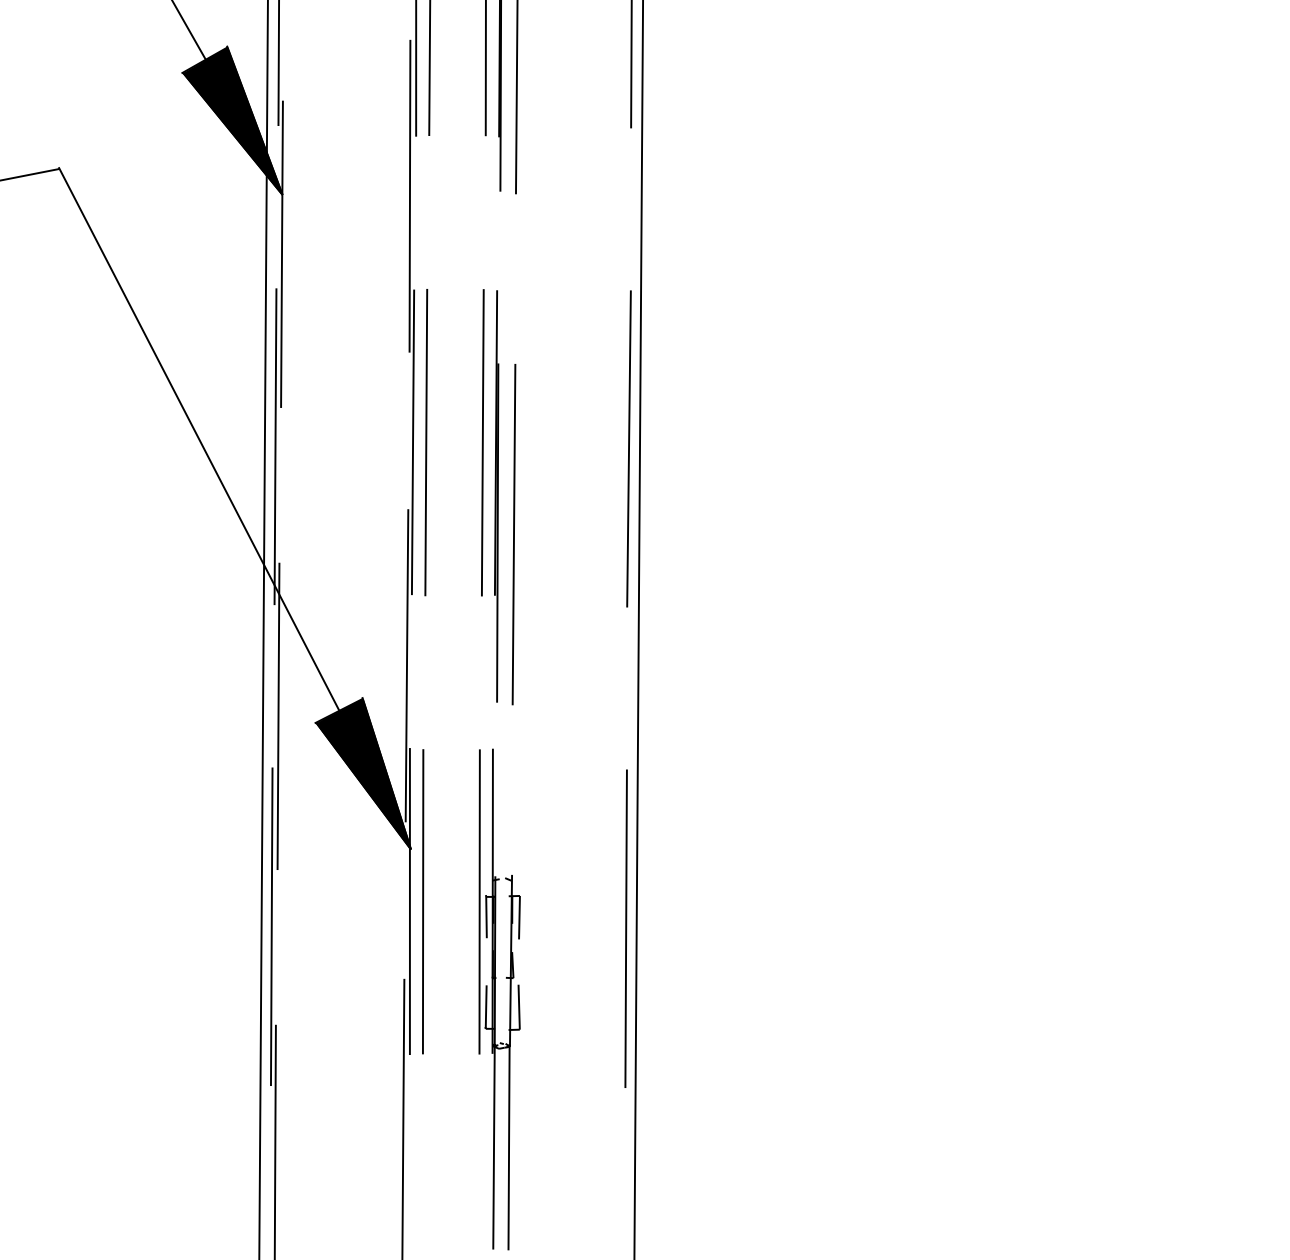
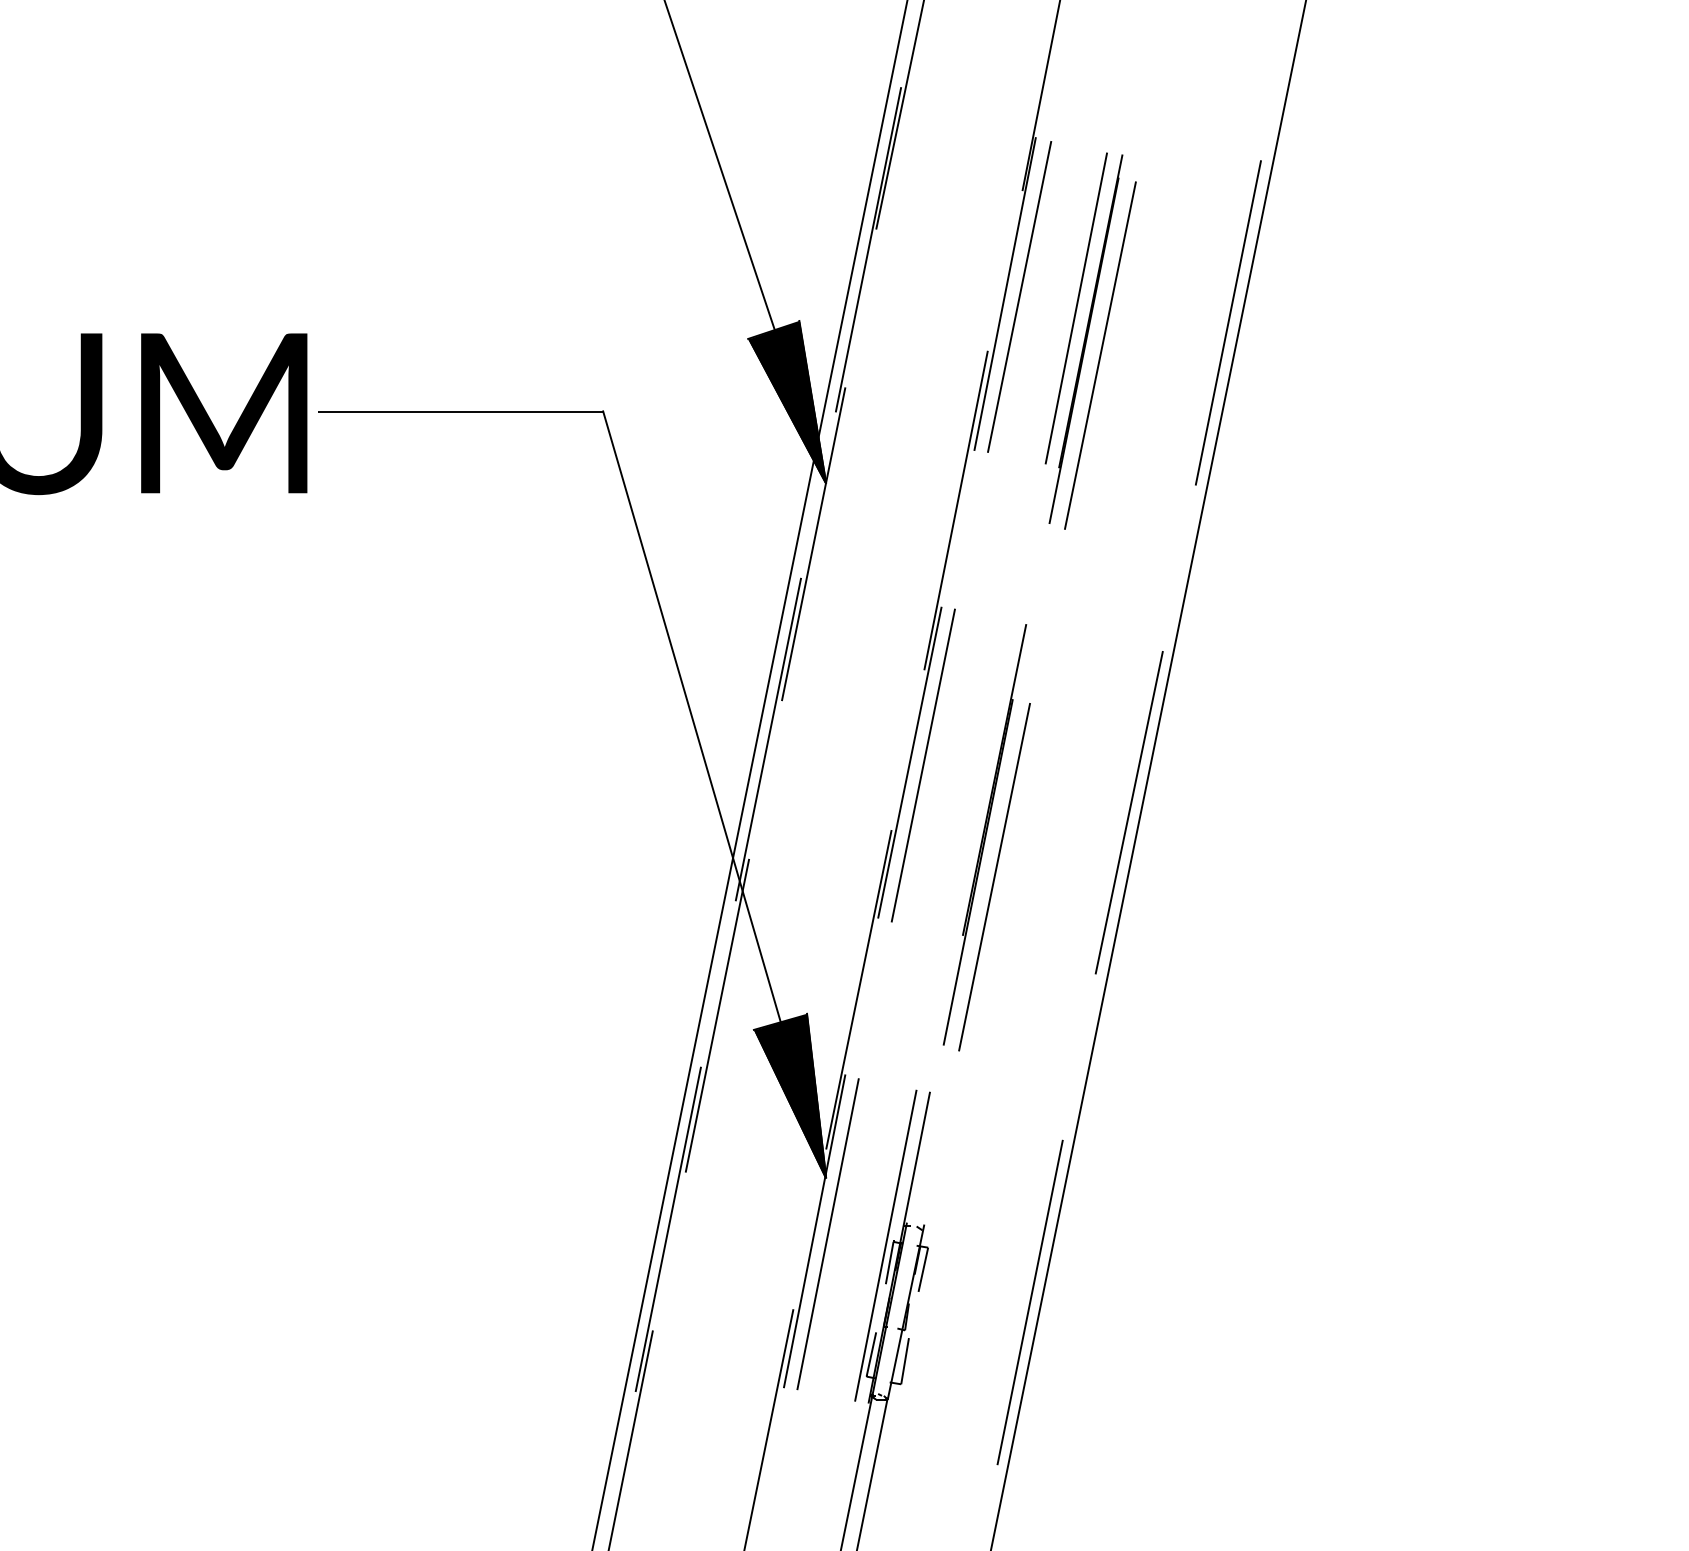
line: (482, 442) -> (980, 776), removed

